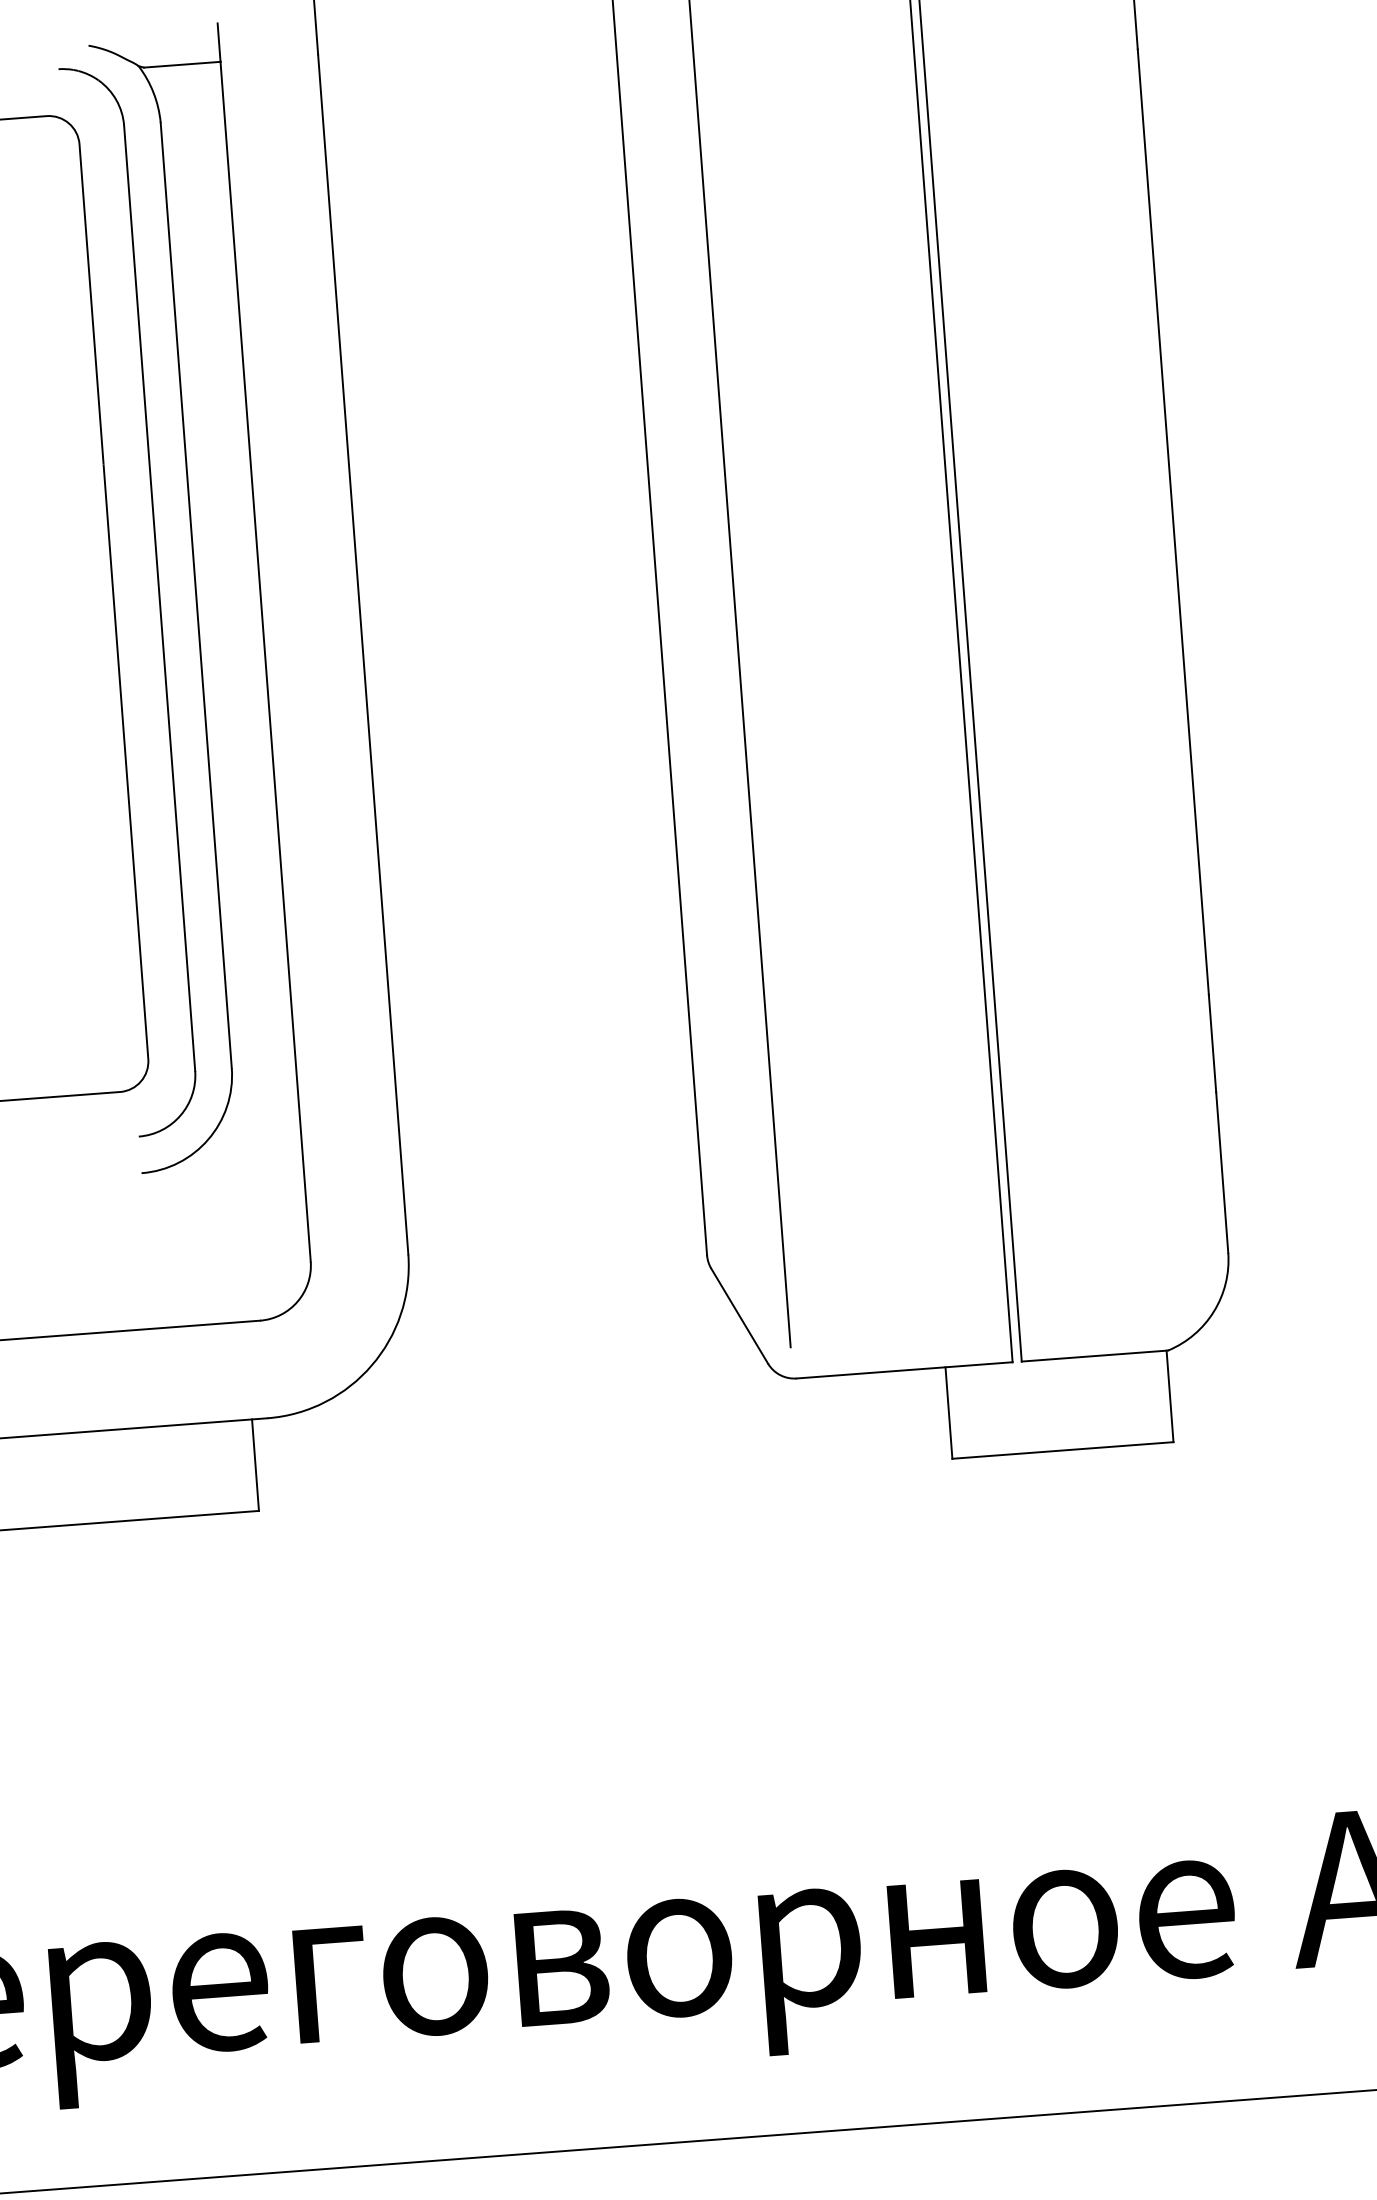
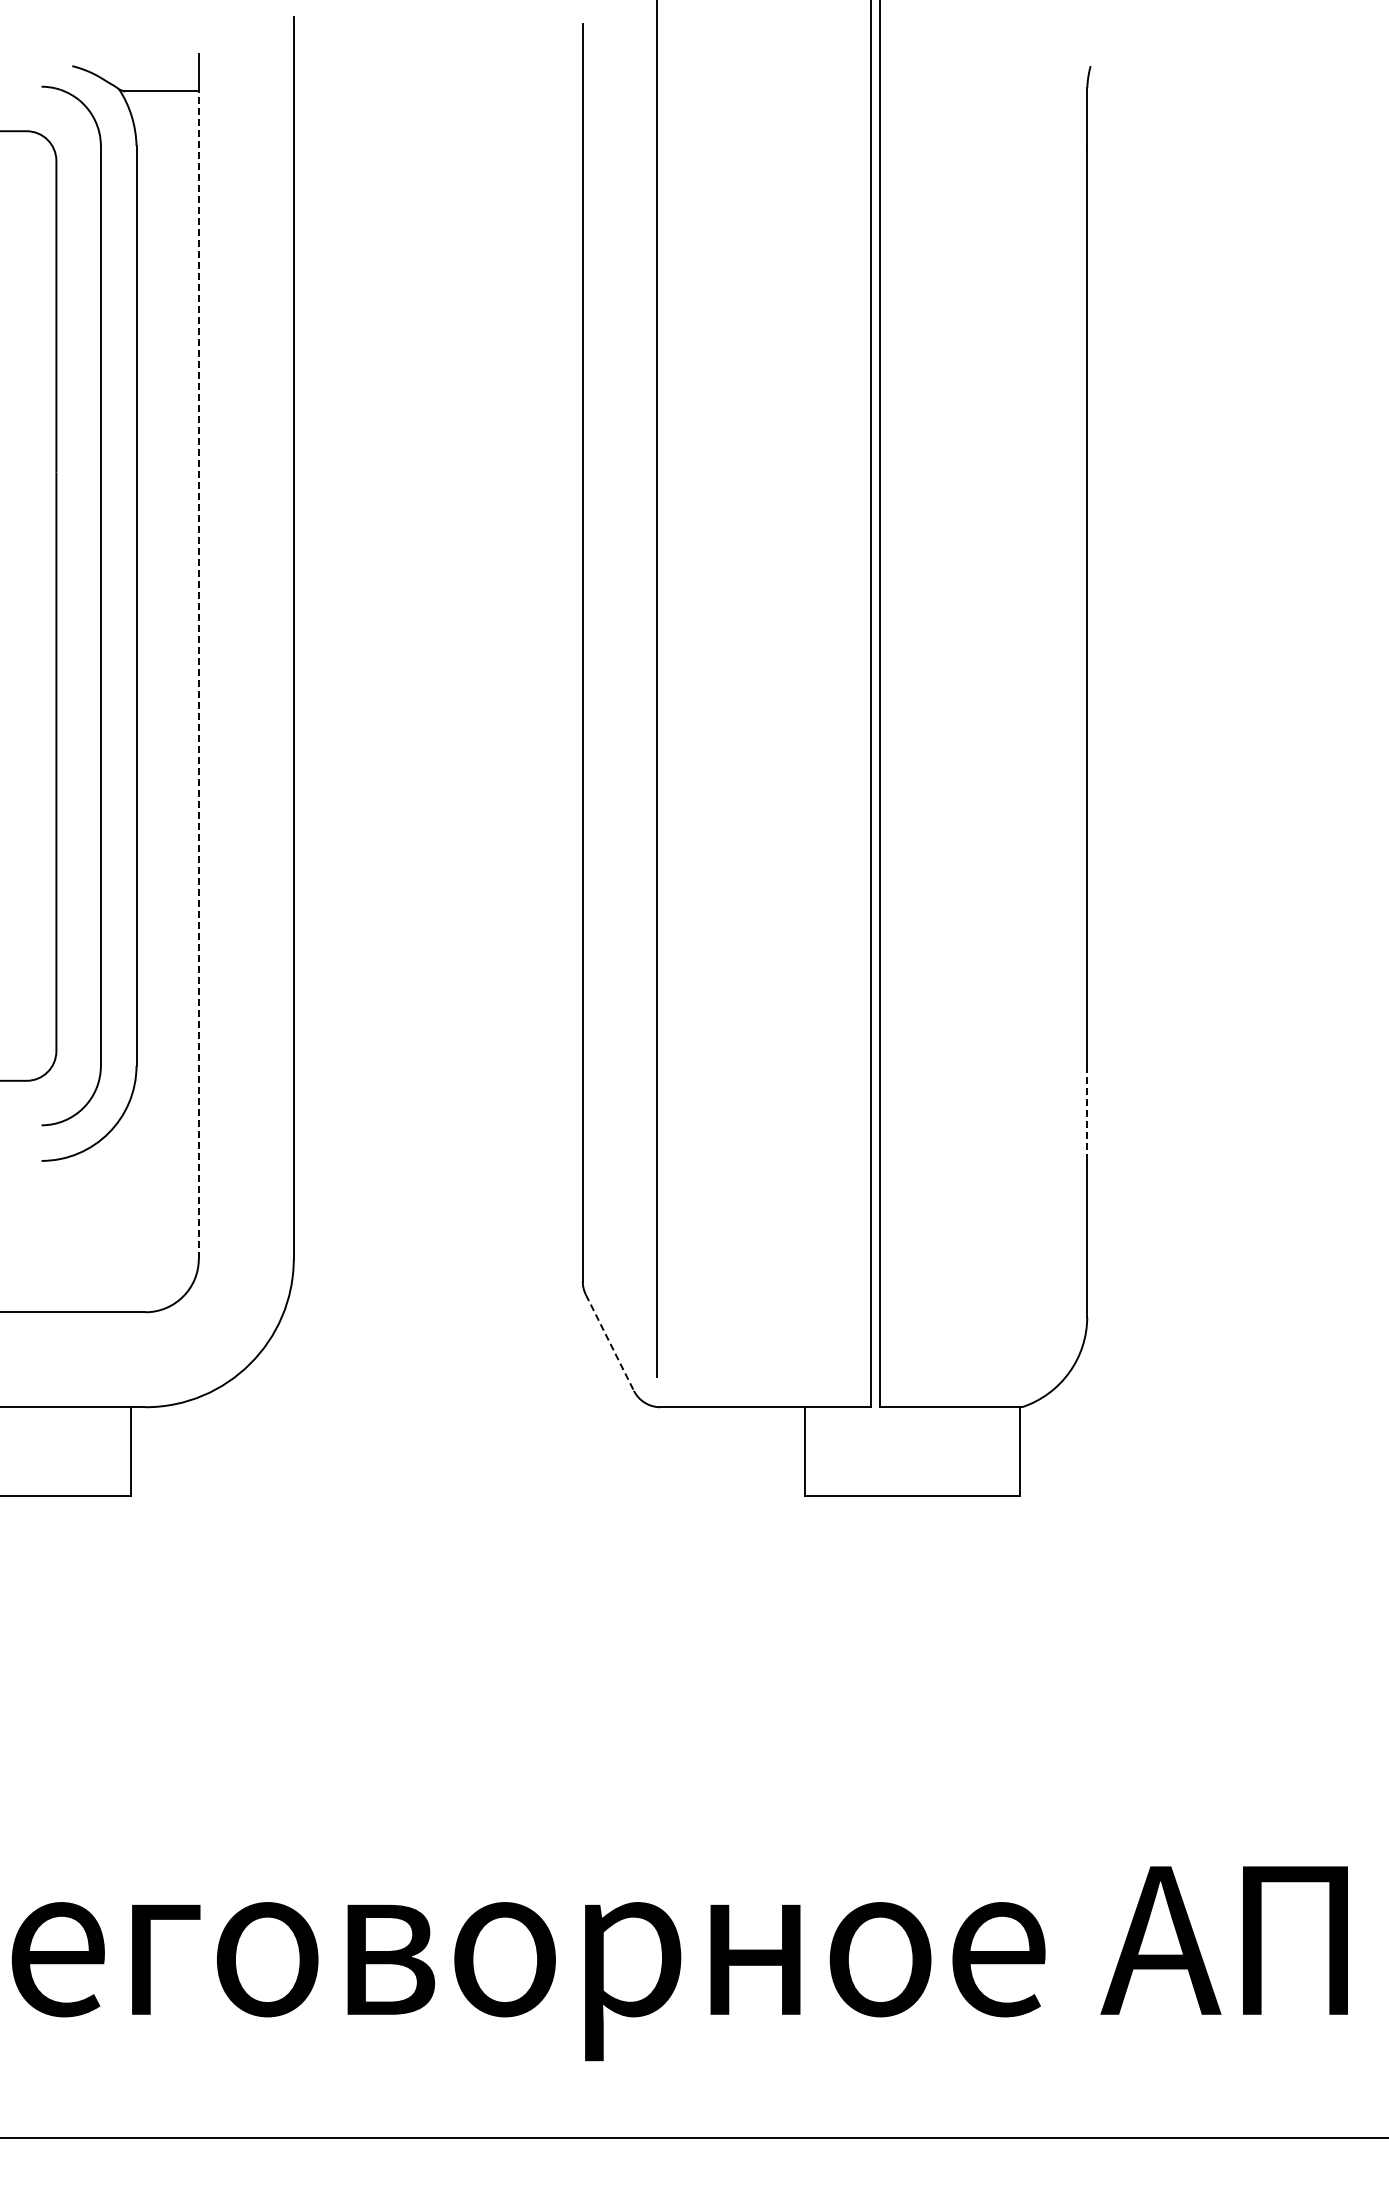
line: (265, 662) -> (198, 675), solid -> dashed
line: (1212, 1043) -> (1087, 1113), solid -> dashed
line: (739, 1315) -> (609, 1342), solid -> dashed

